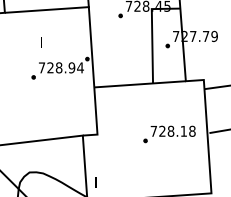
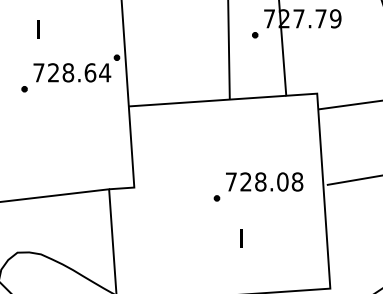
text: (71, 67) -> (89, 72), 728.94 -> 728.64
text: (183, 130) -> (282, 180), 728.18 -> 728.08
text: (95, 182) -> (240, 238), moved

